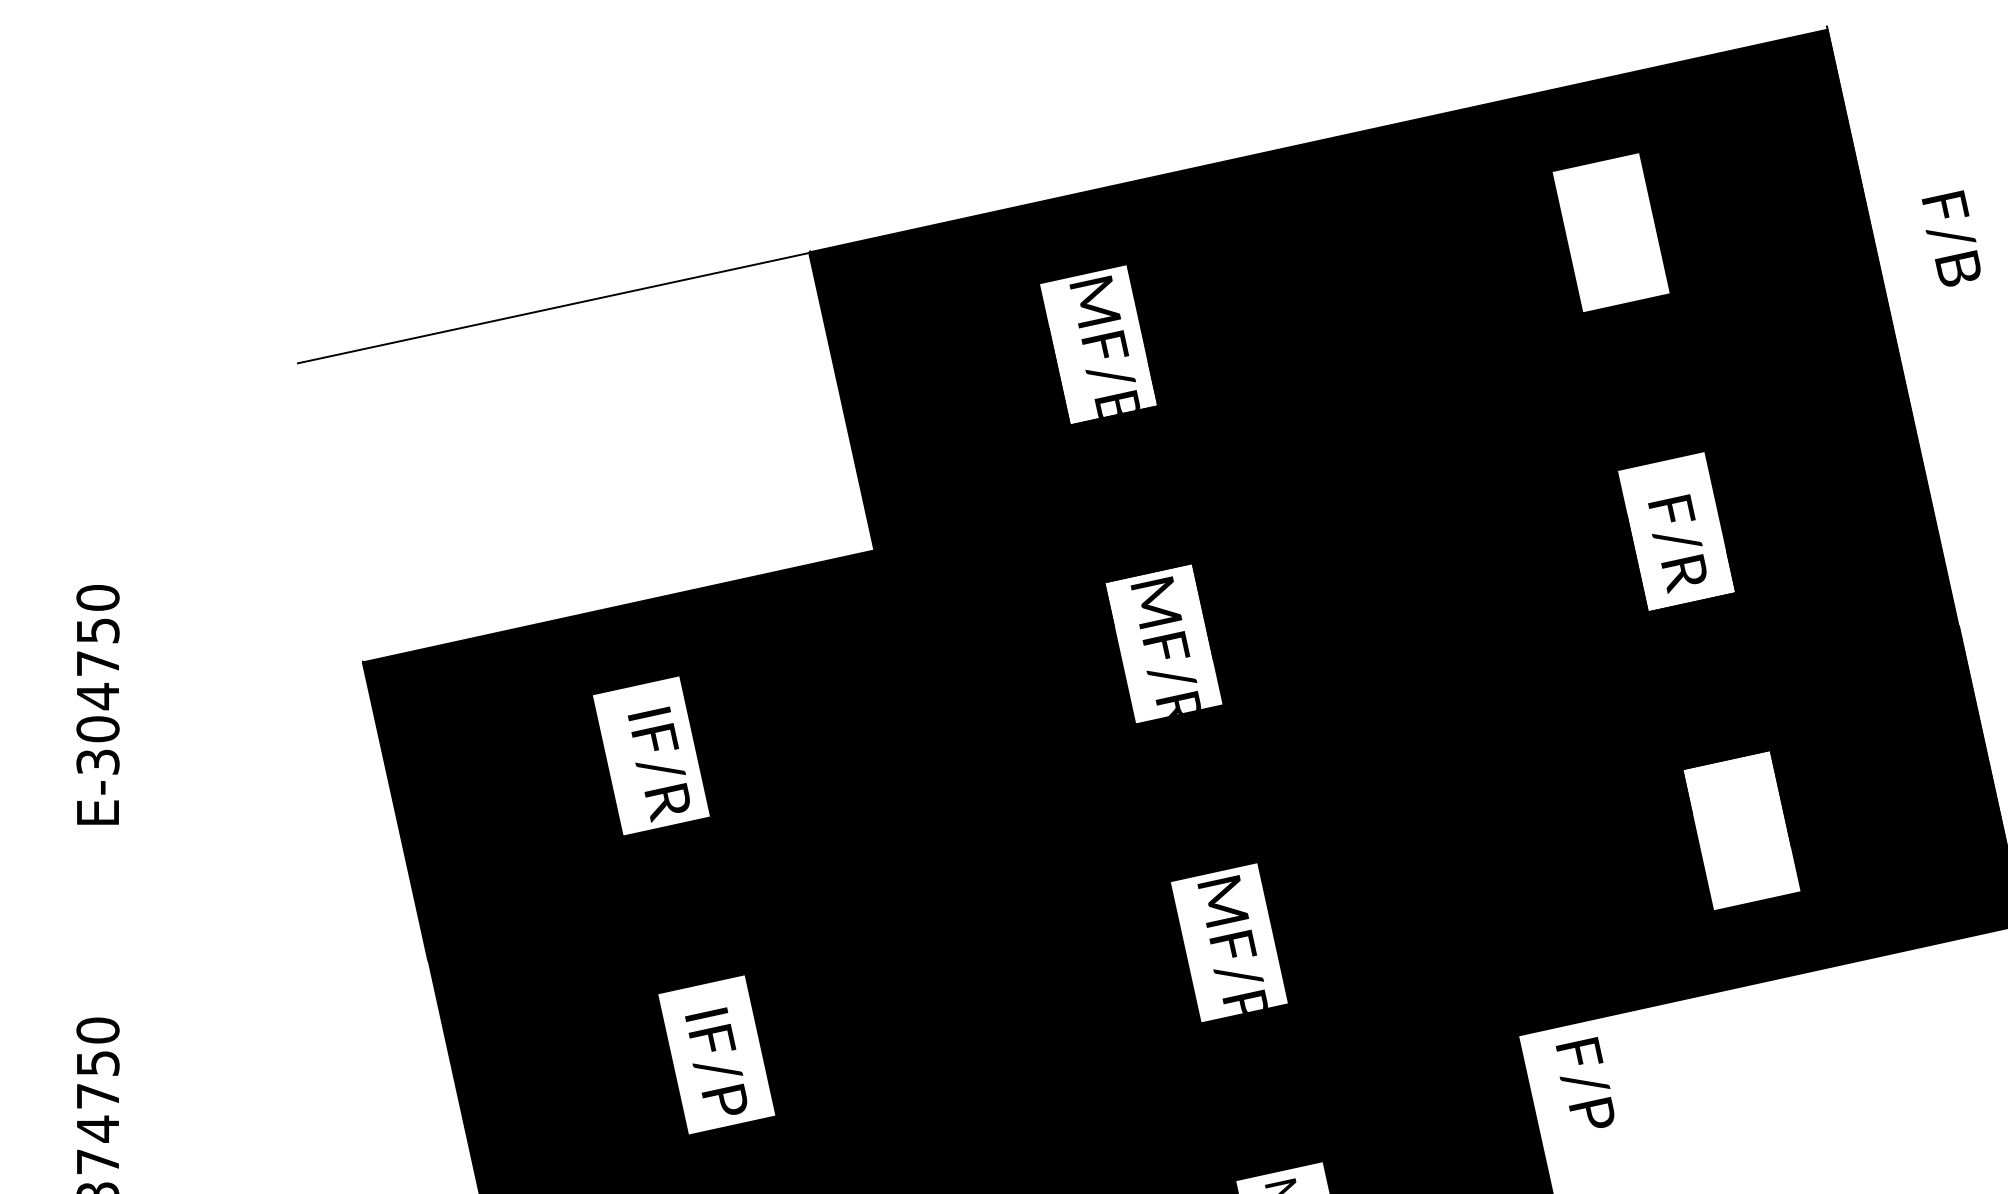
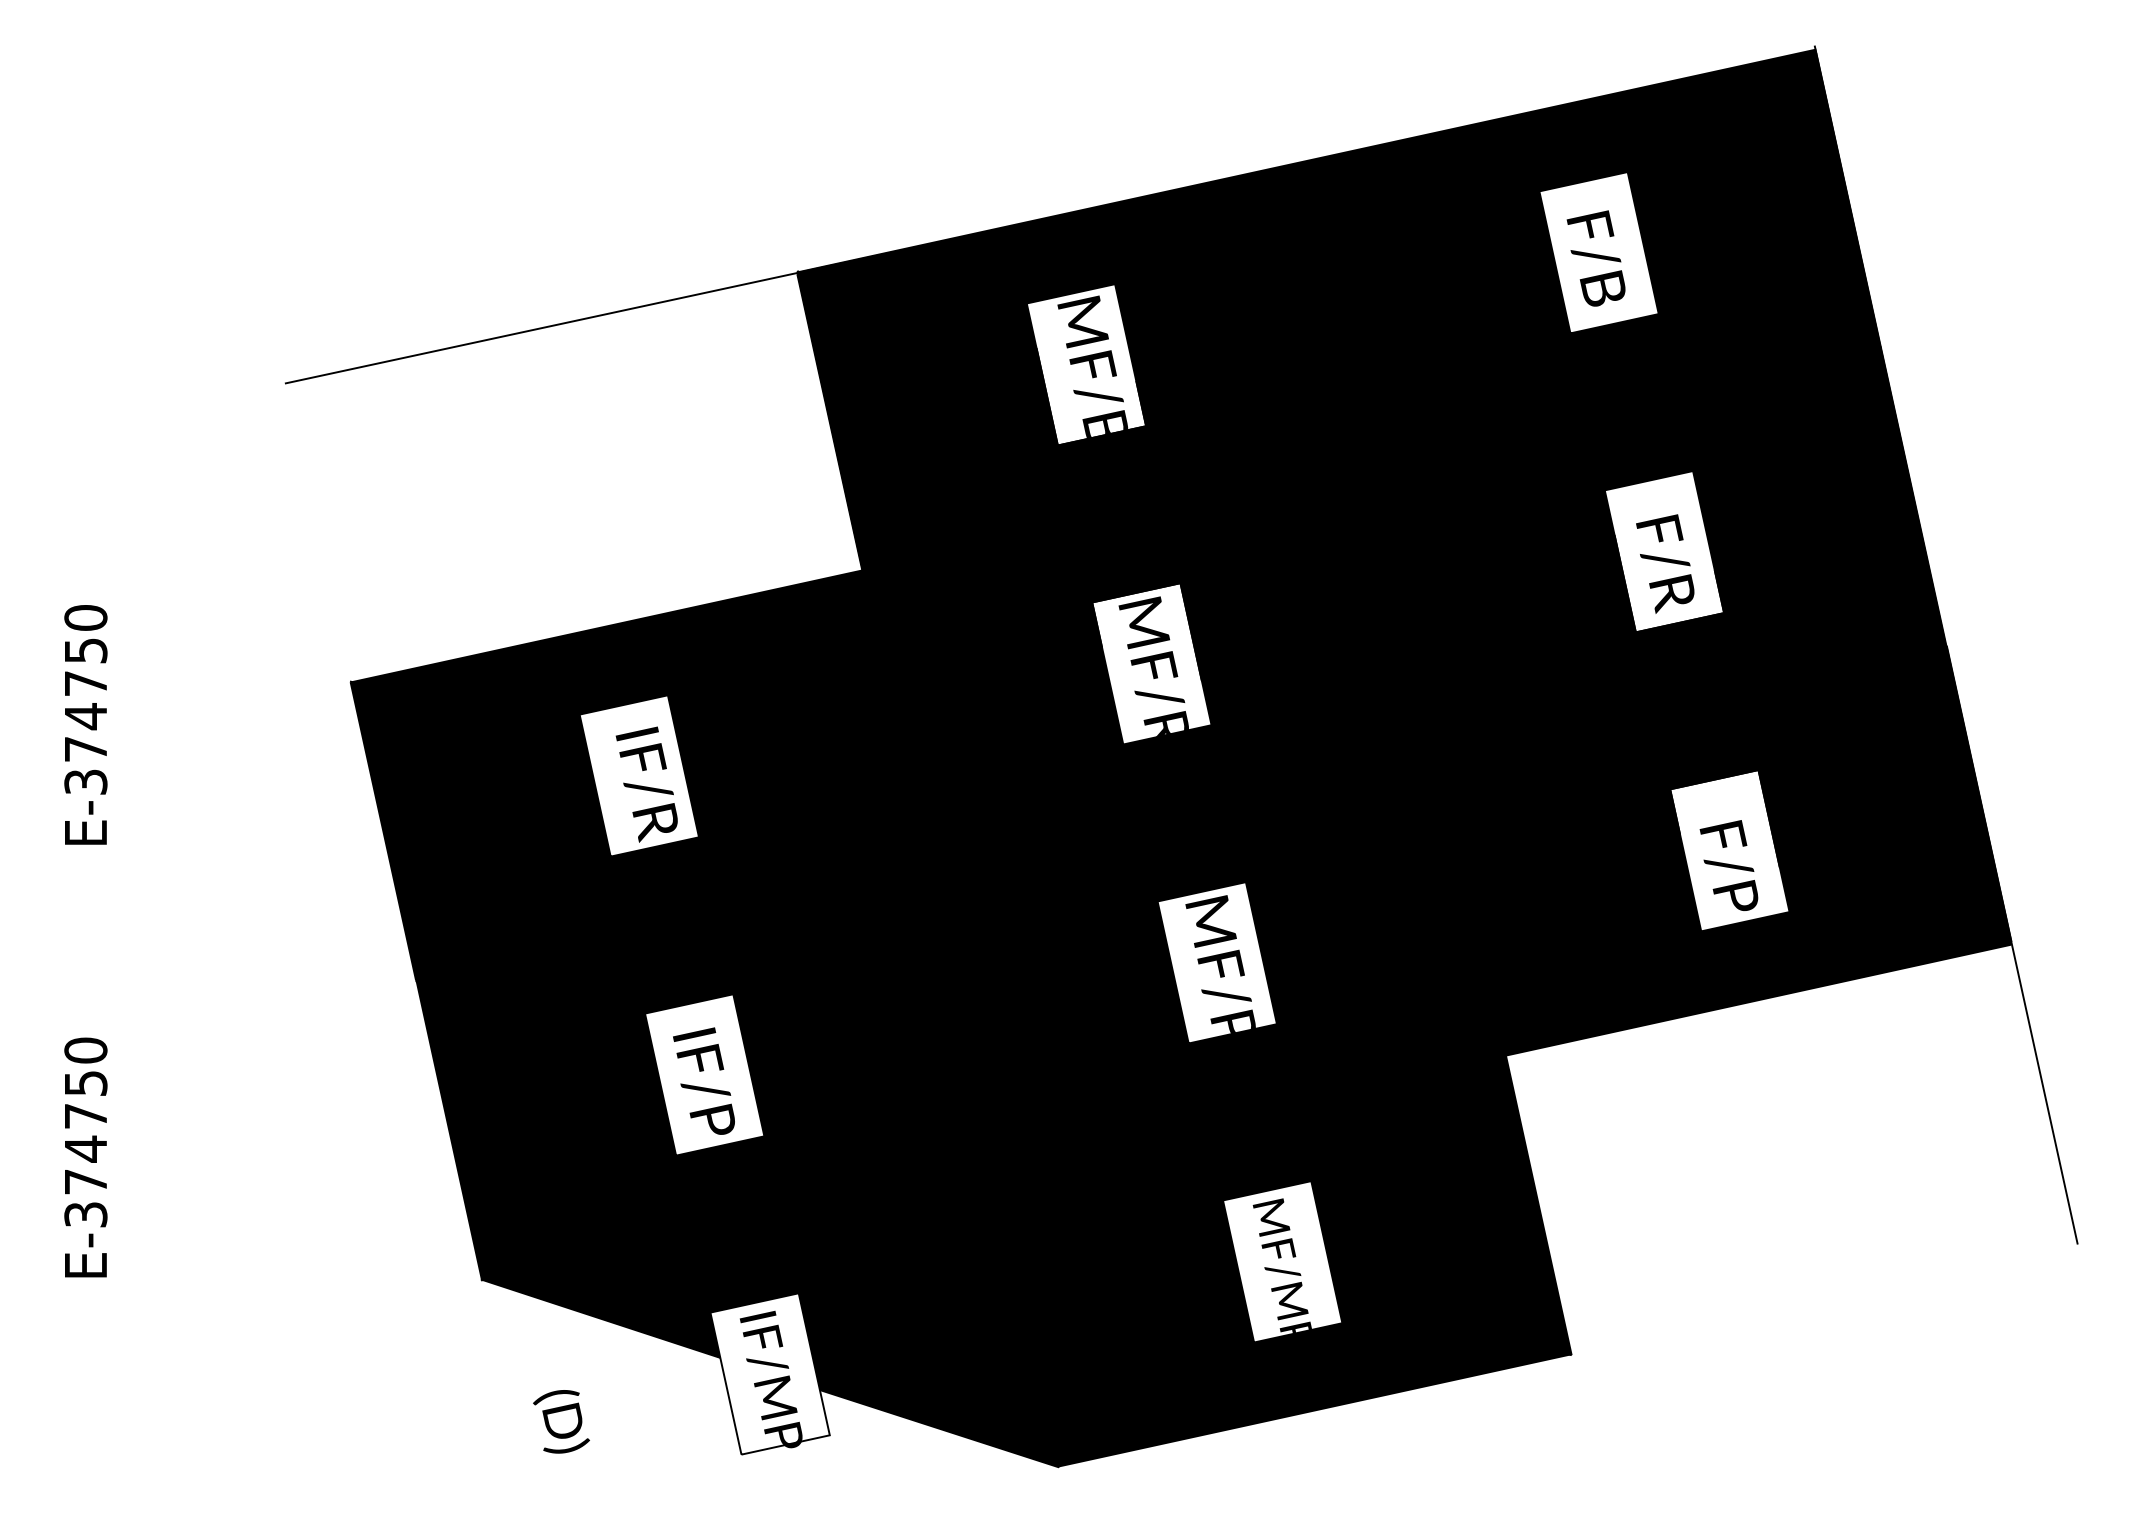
text: (1950, 238) -> (1595, 258), moved
text: (97, 729) -> (85, 749), E-304750 -> E-374750
text: (1584, 1082) -> (1728, 865), moved

